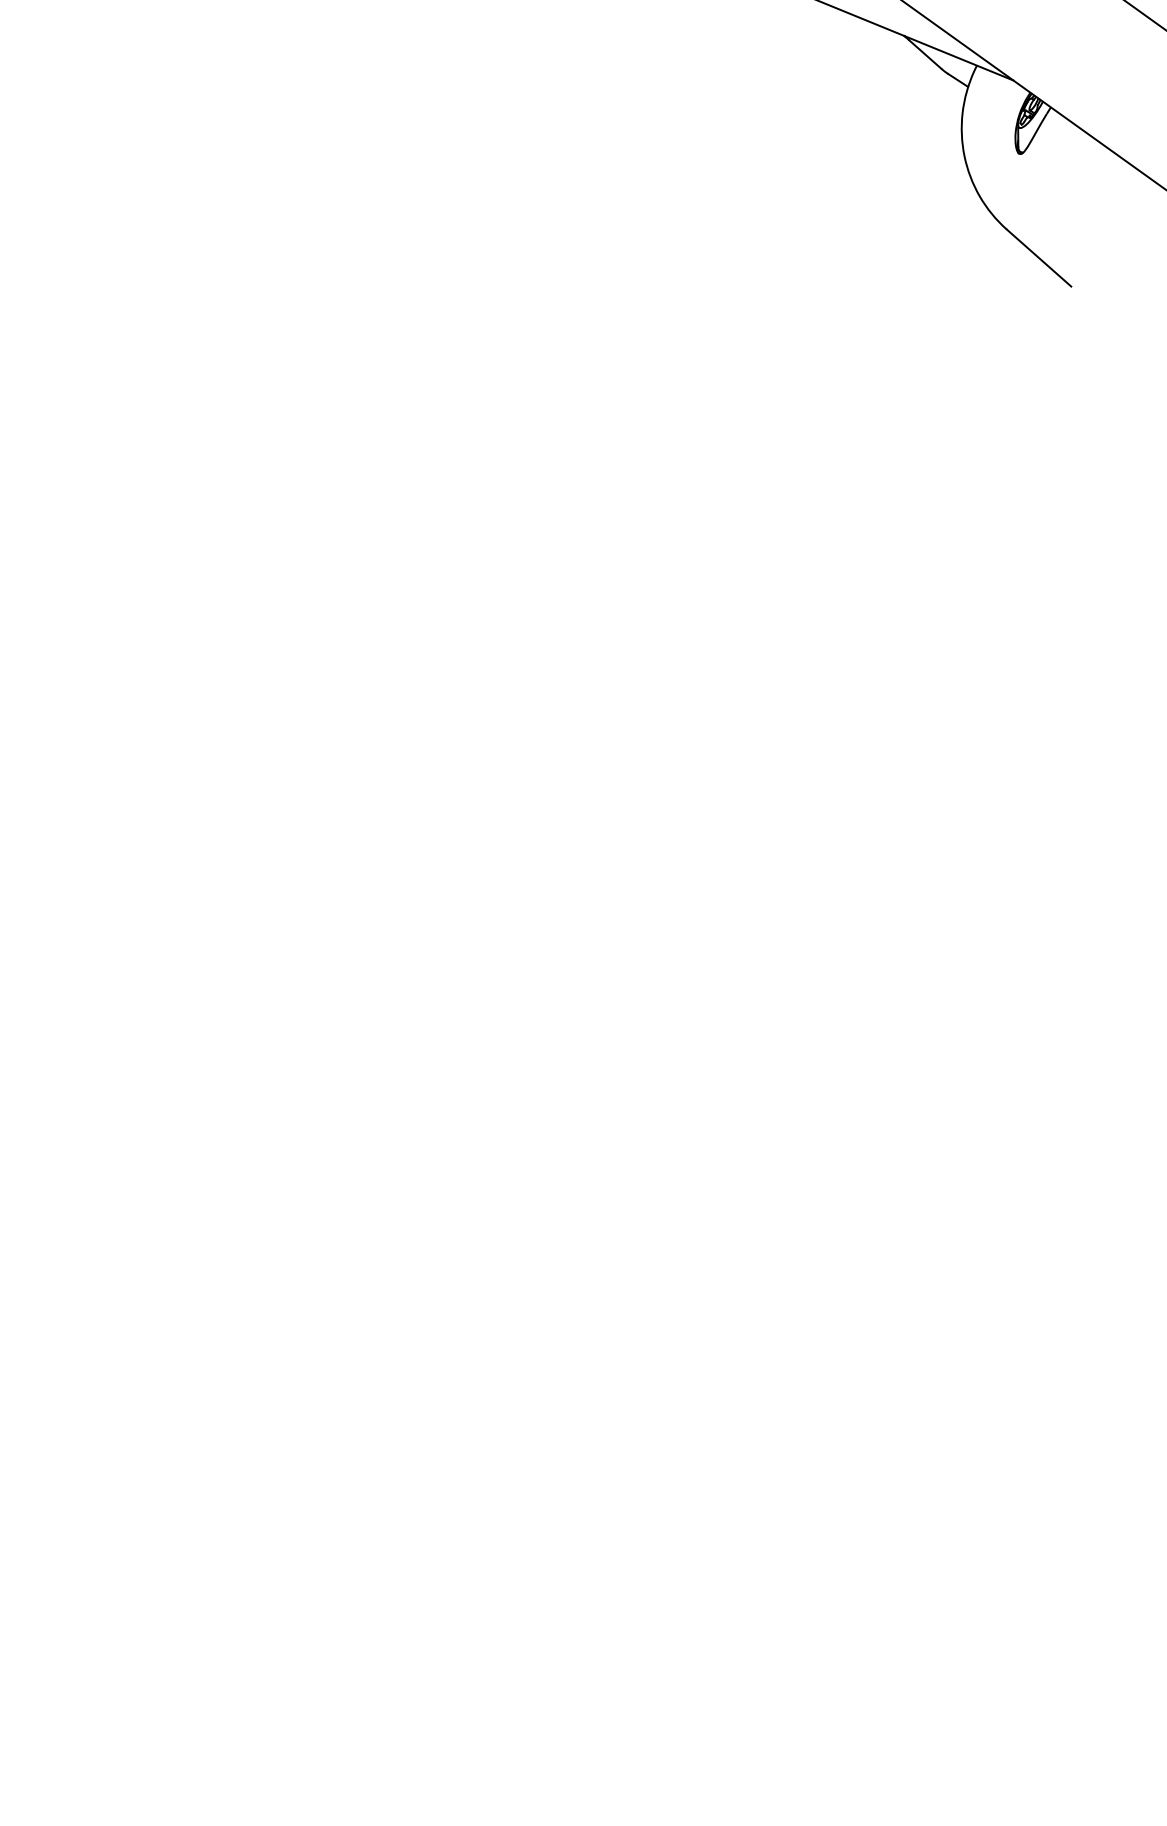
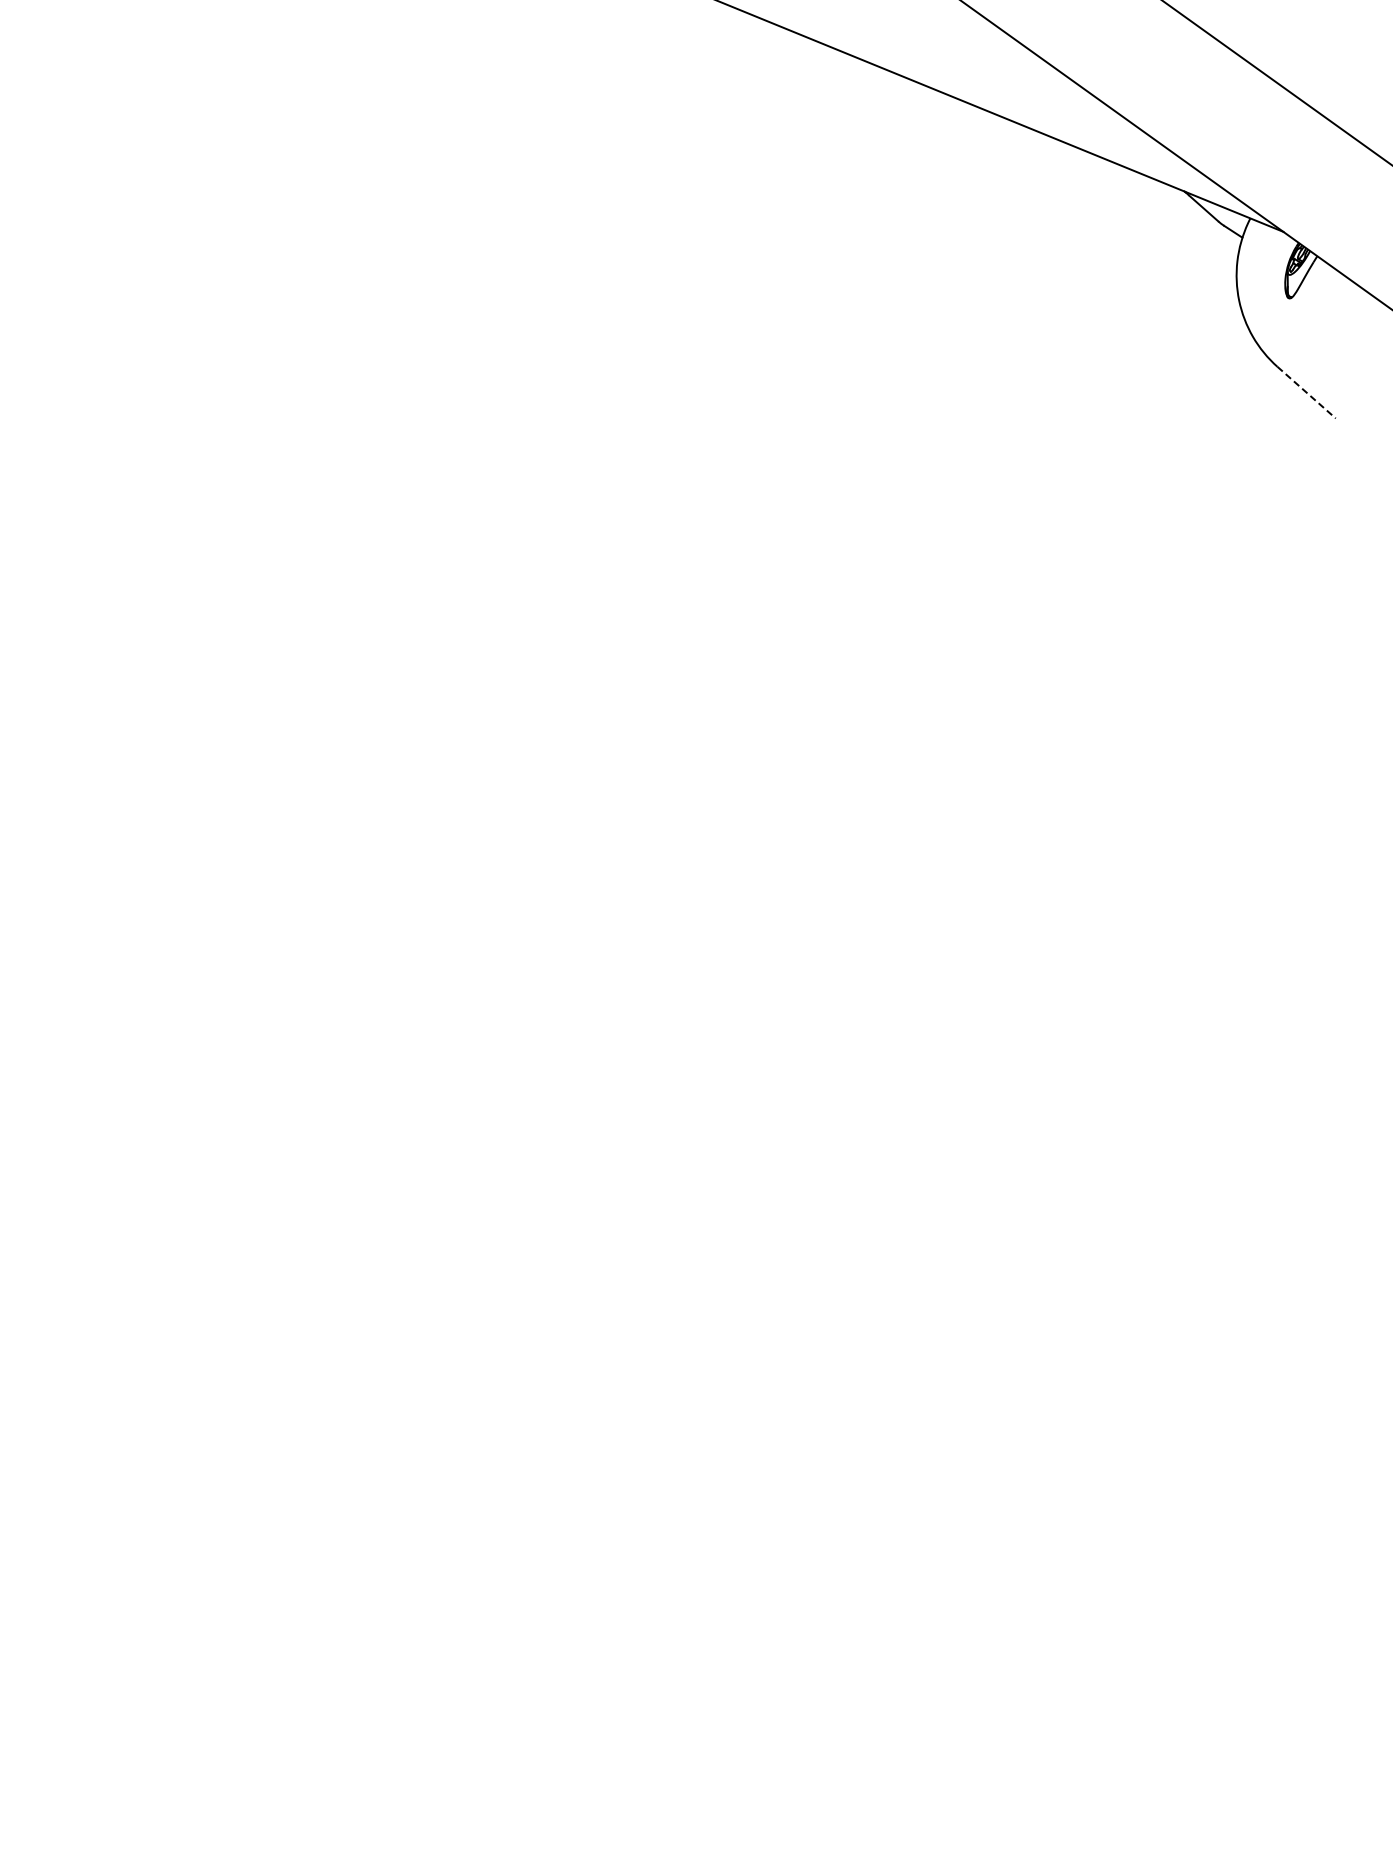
line: (1038, 257) -> (1306, 392), solid -> dashed

